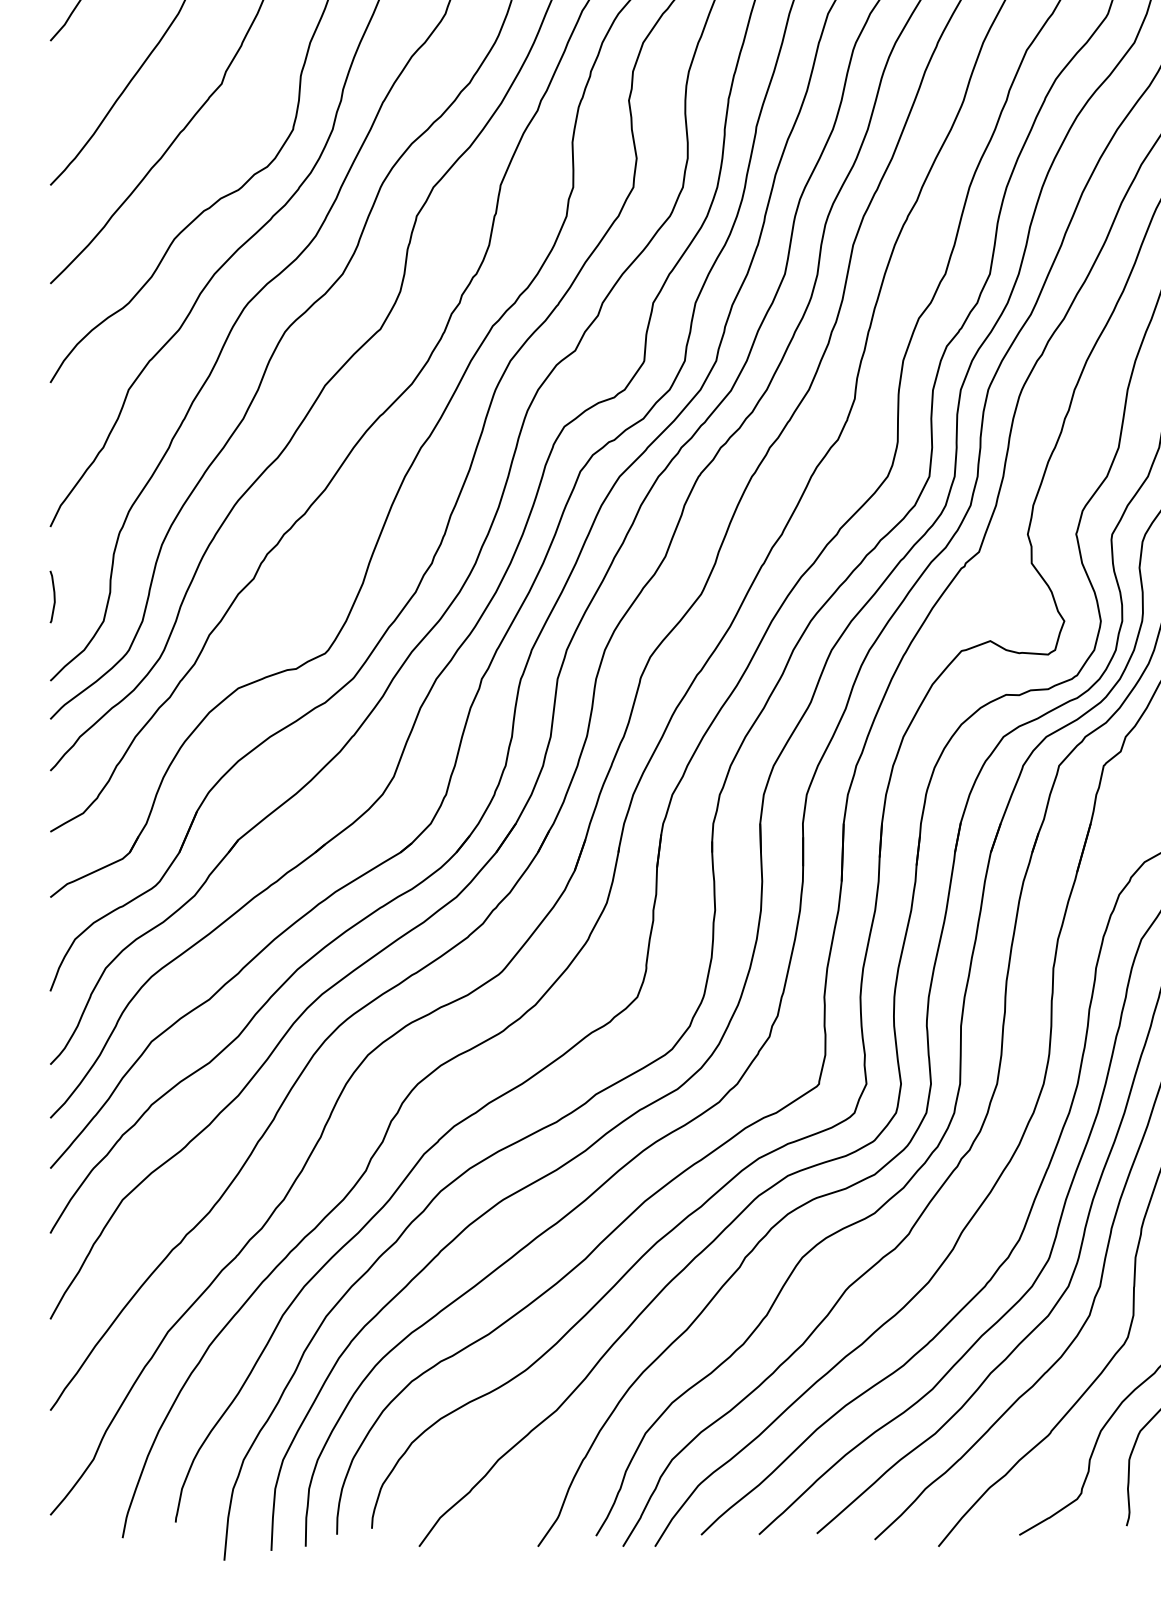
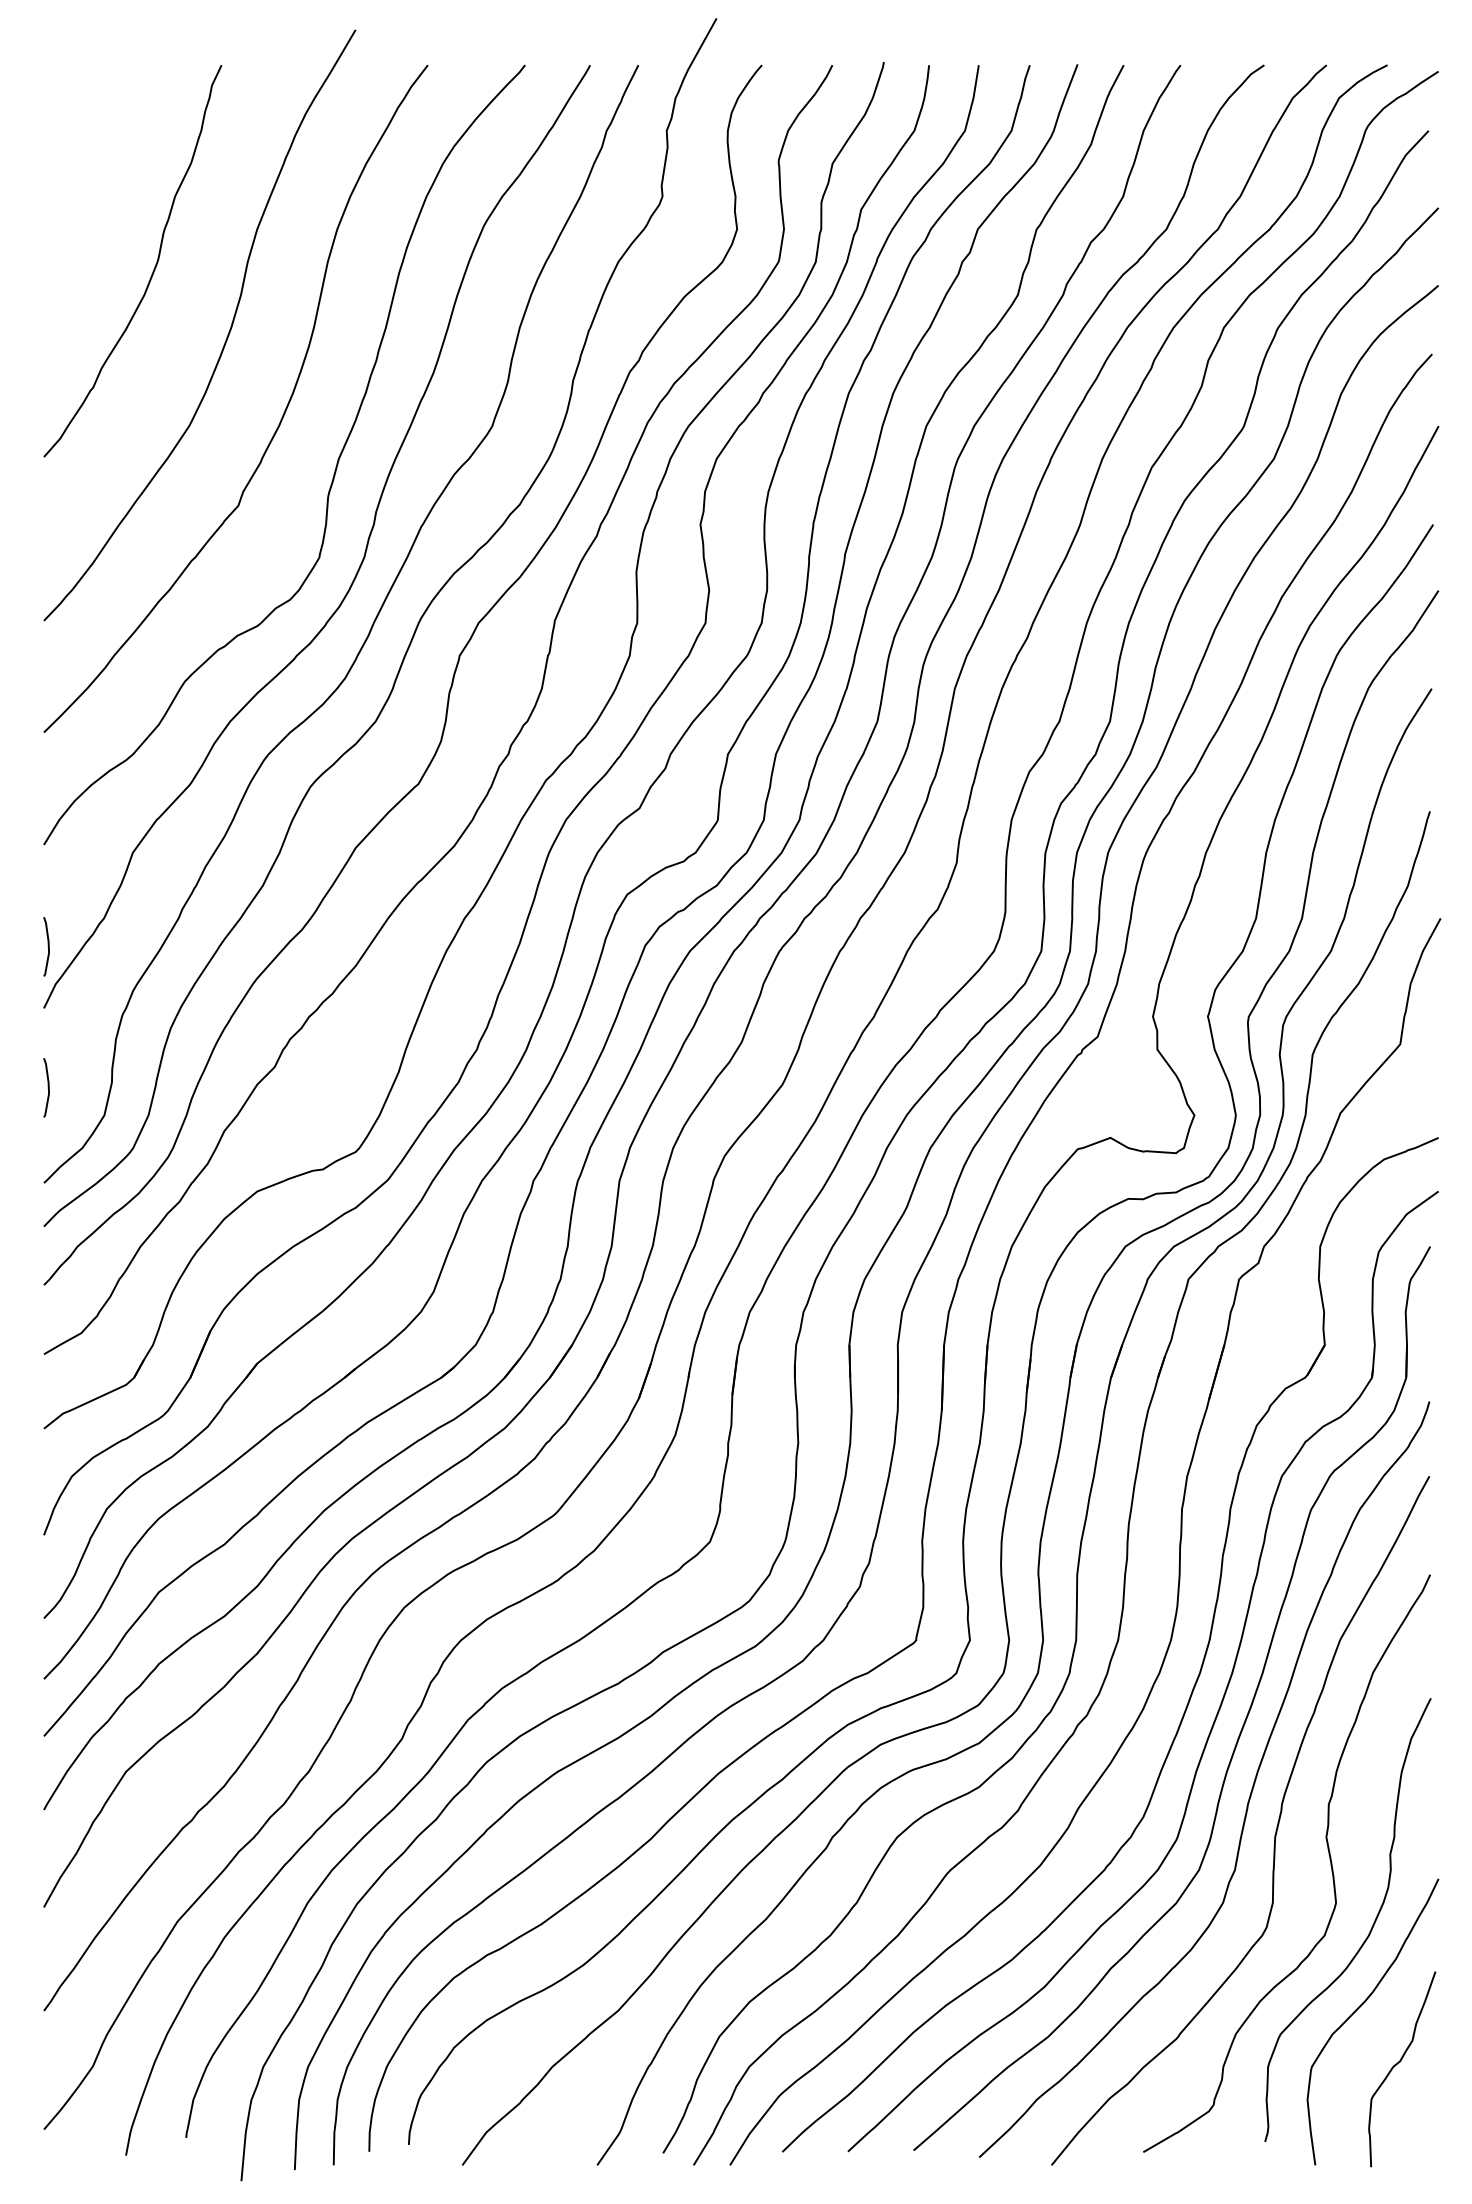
curve: (53, 472) -> (47, 946), added

